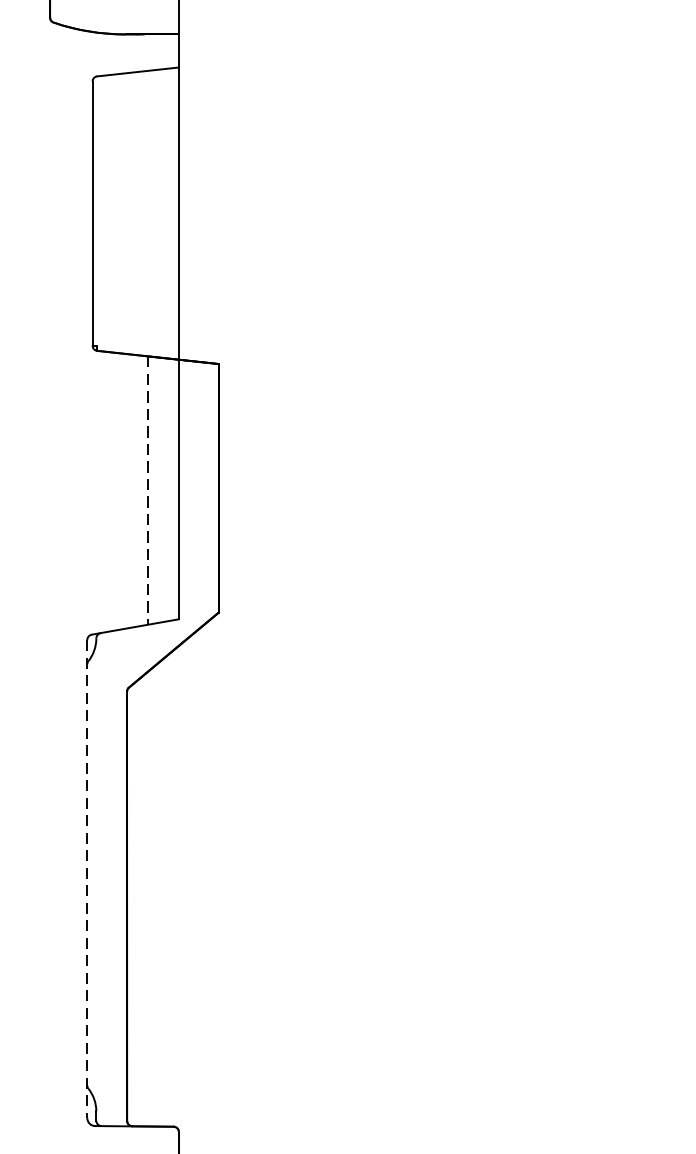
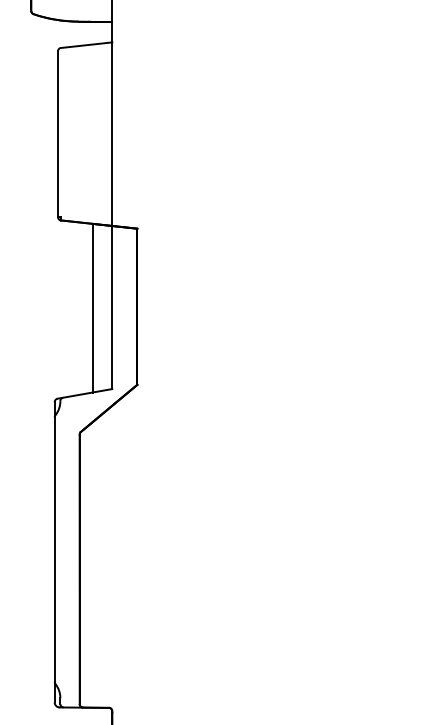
line: (147, 491) -> (92, 308), dashed -> solid
line: (86, 879) -> (54, 552), dashed -> solid

